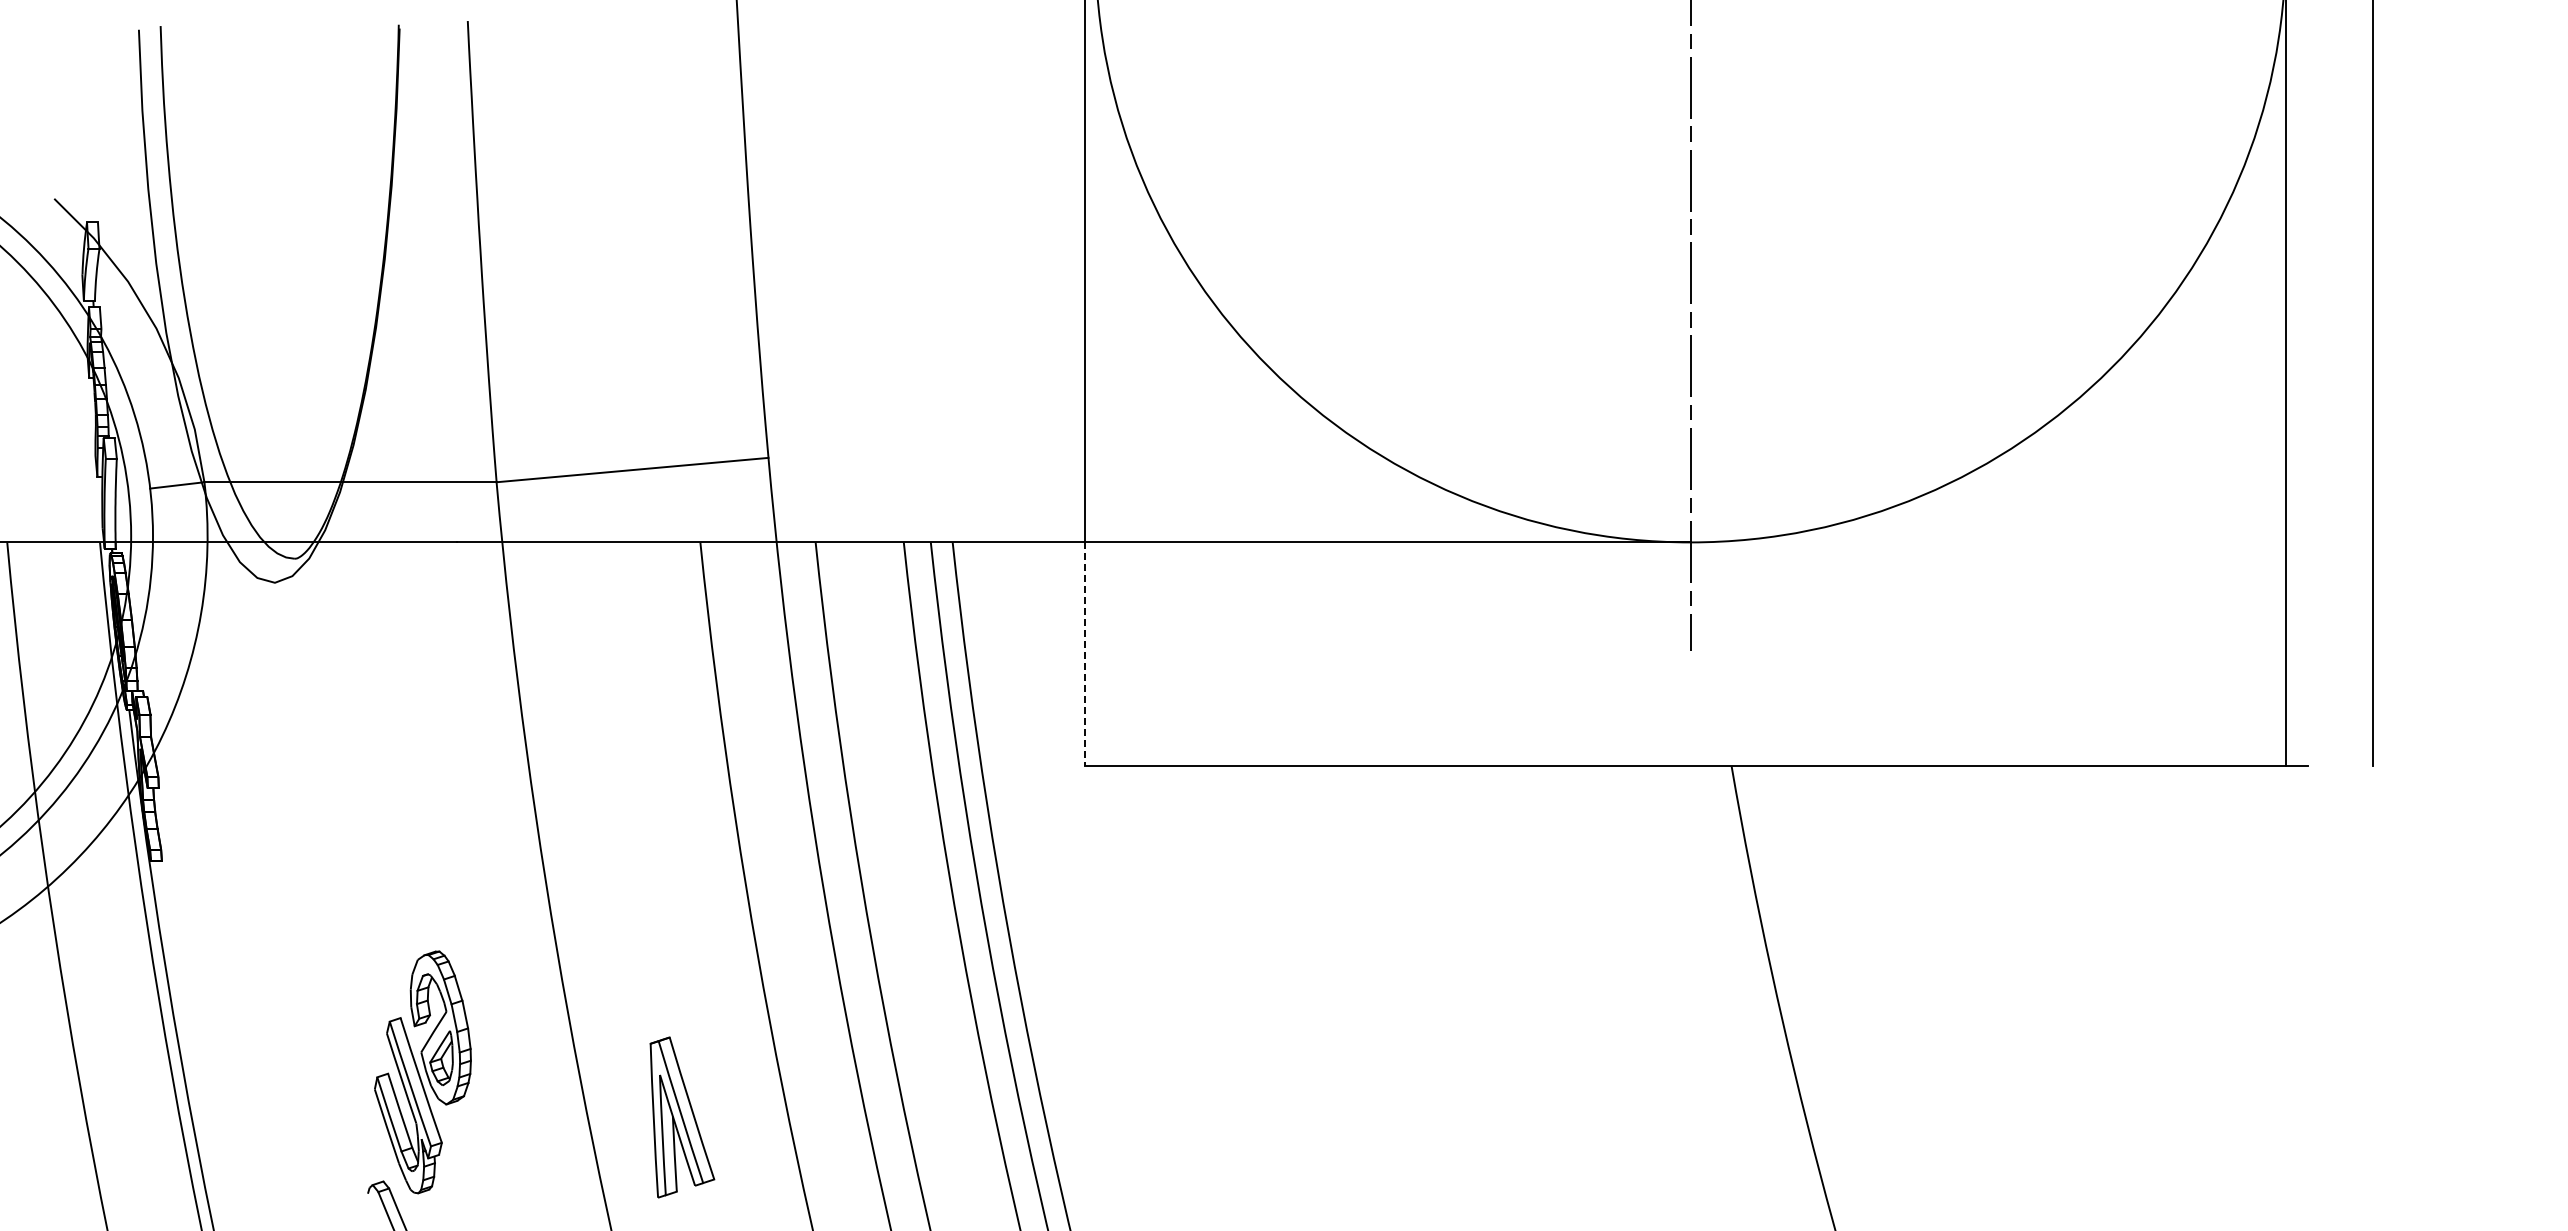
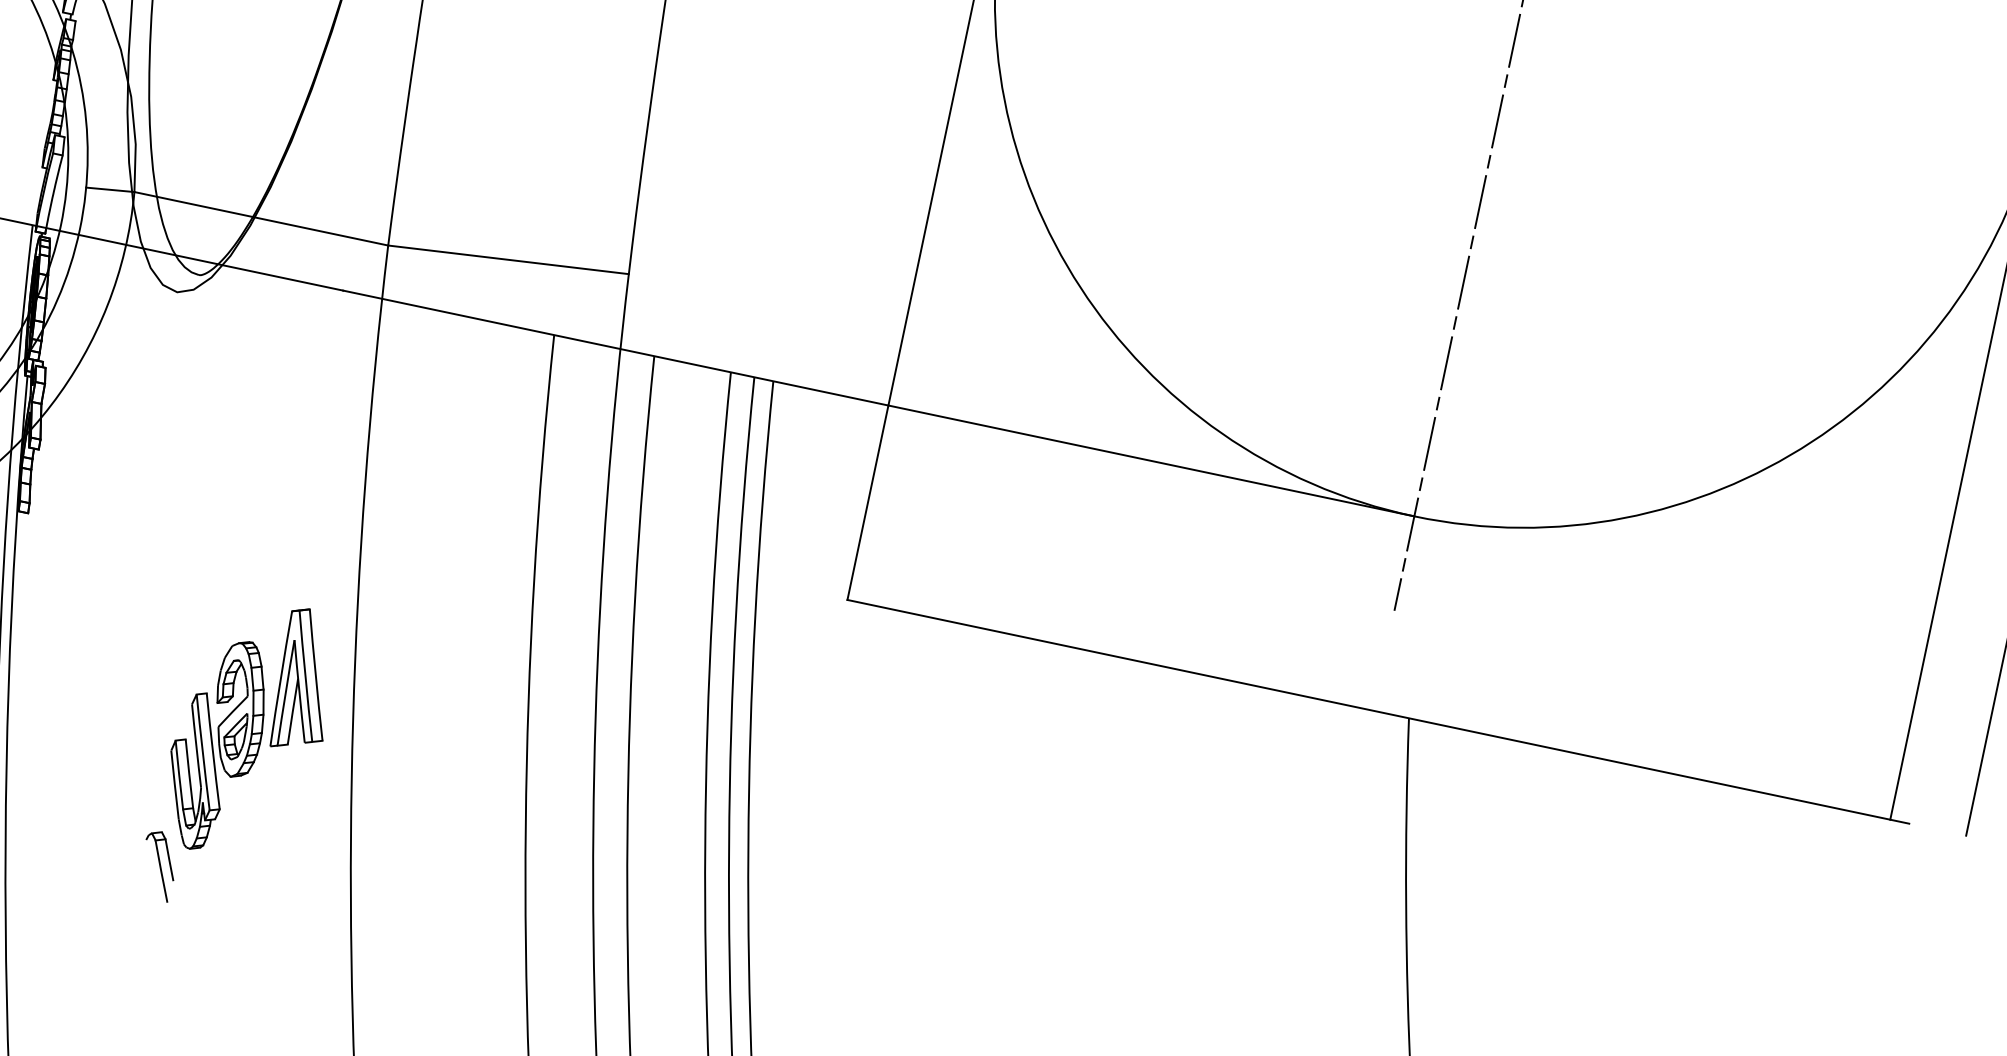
line: (1085, 654) -> (868, 502), dashed -> solid
part: (682, 1117) -> (306, 681), moved

